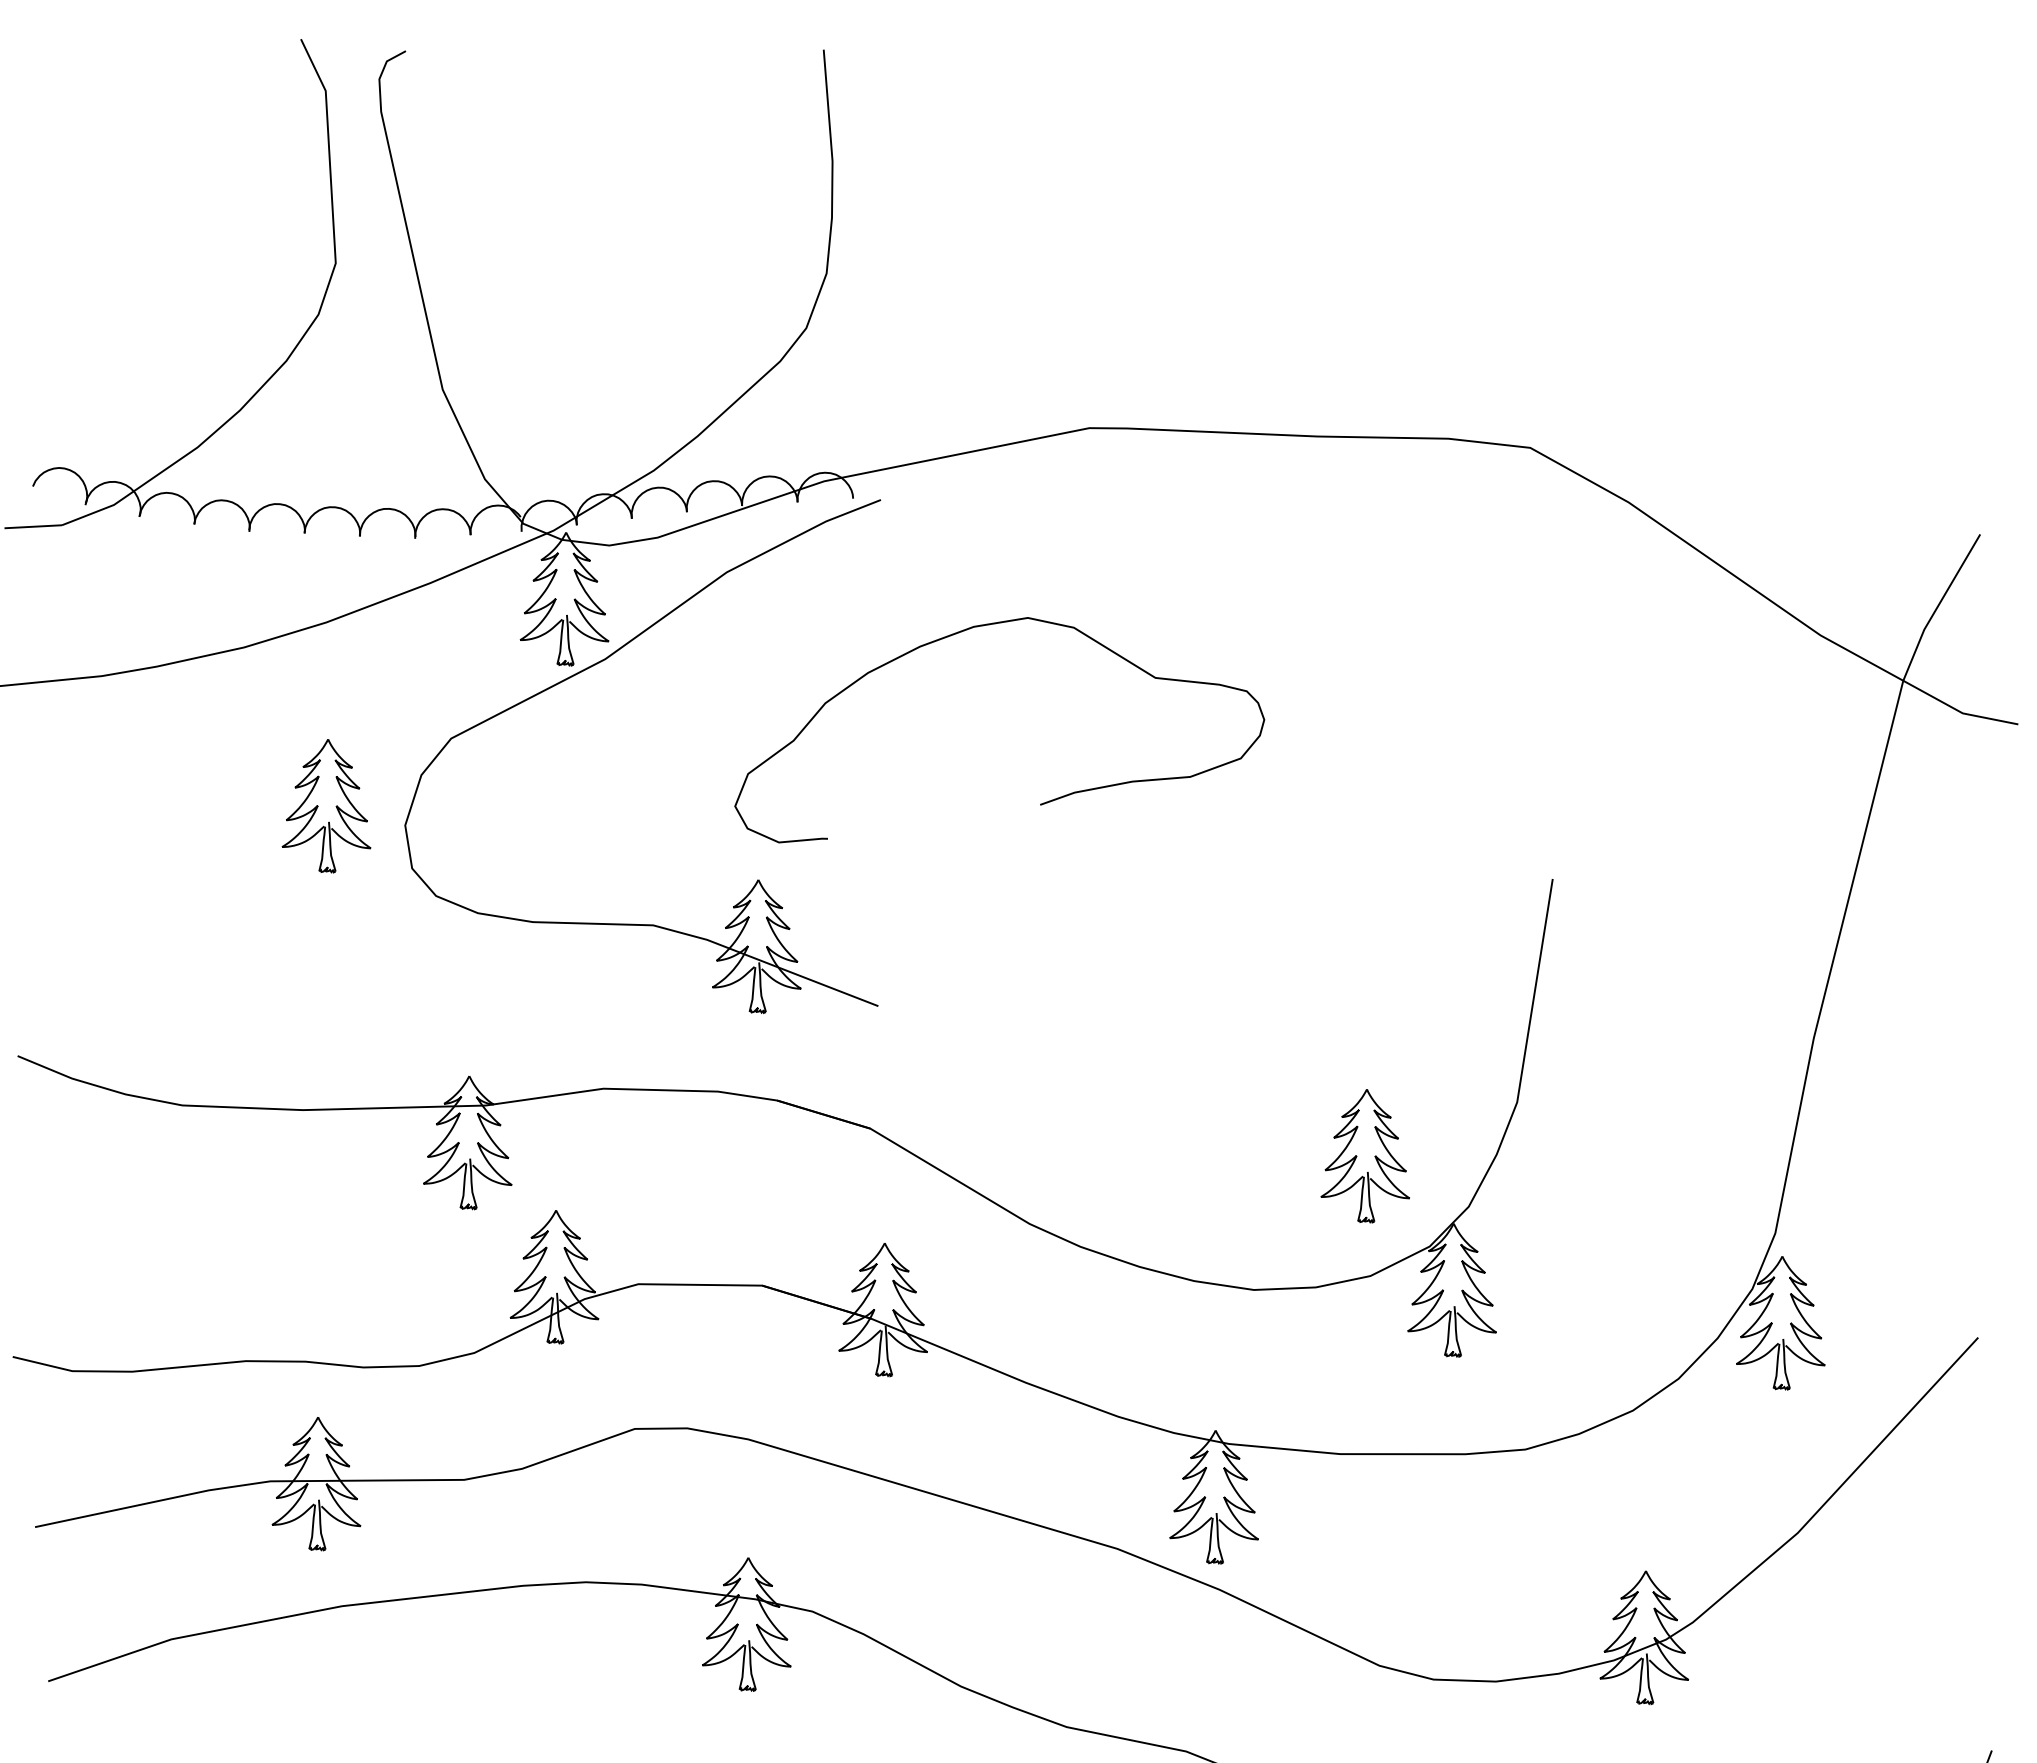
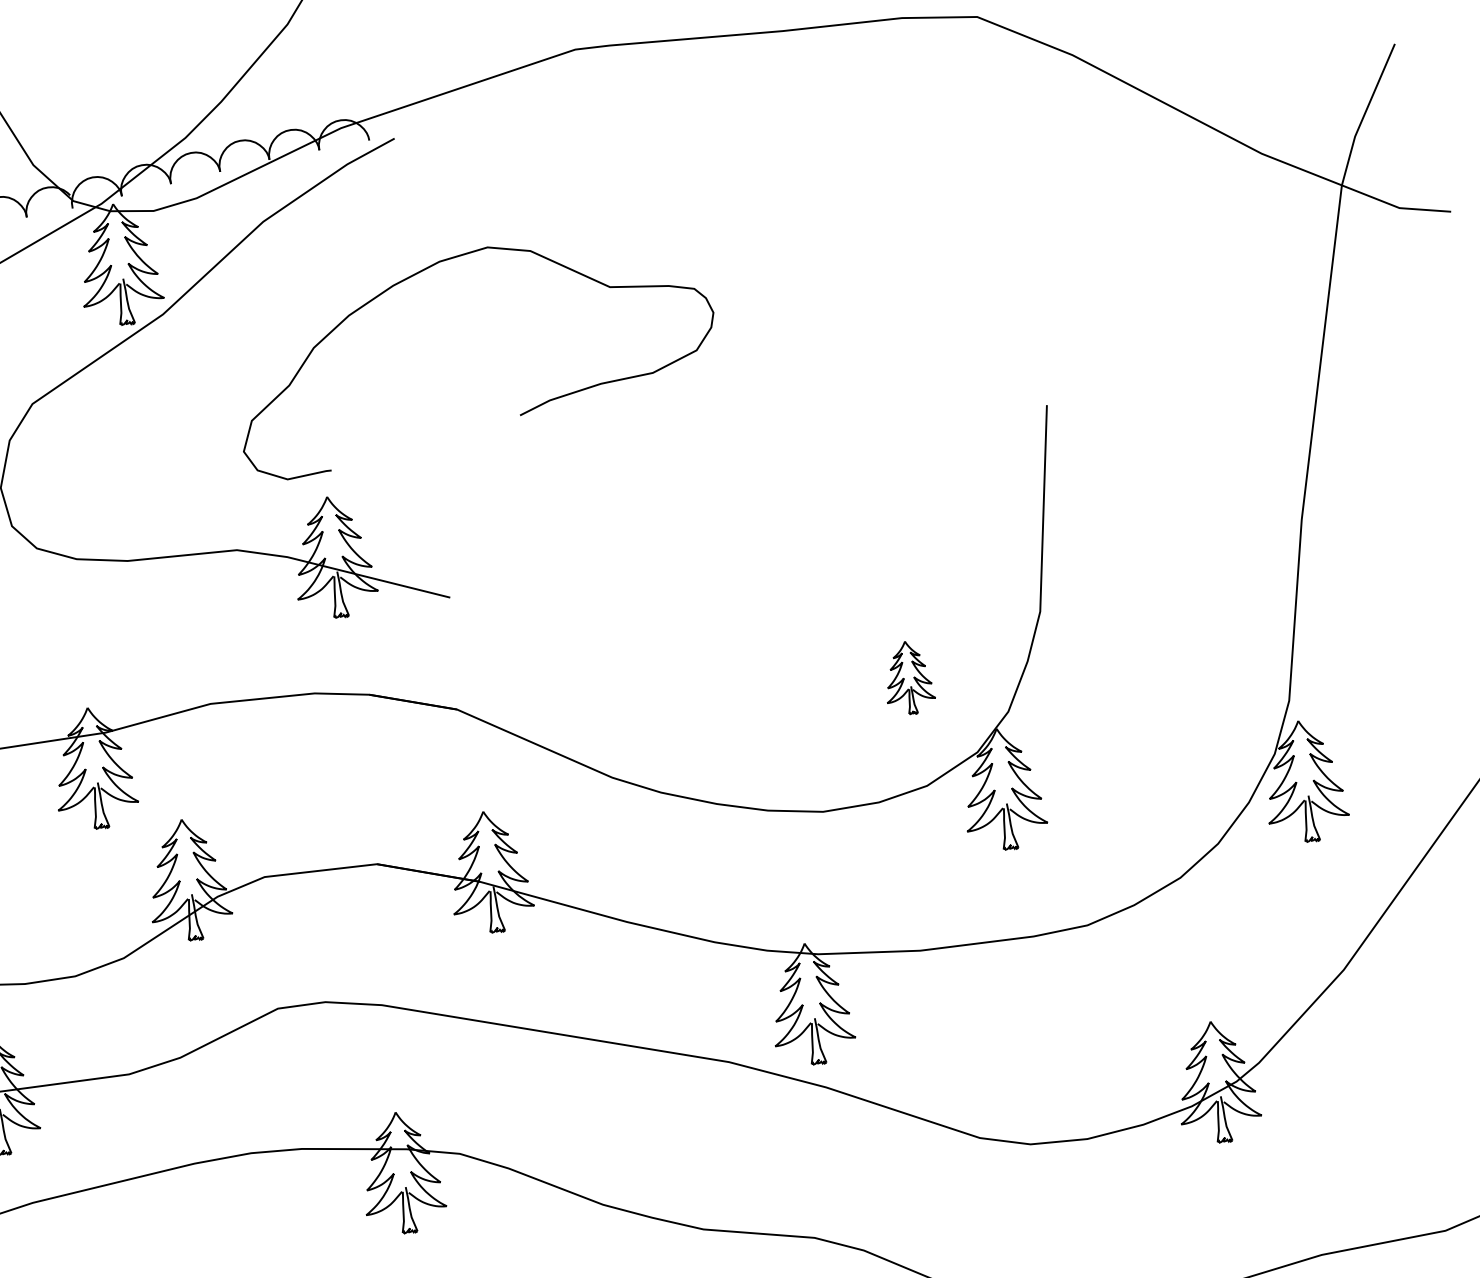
curve: (1040, 803) -> (520, 414), moved
part: (1364, 1156) -> (908, 678), size x0.6

